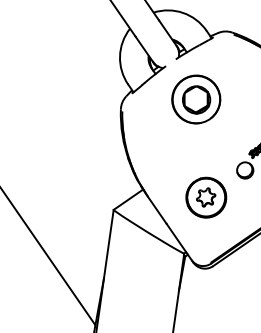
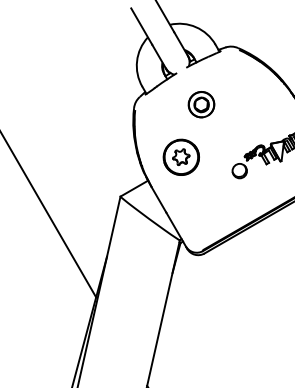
part: (196, 99) -> (201, 104), size x0.6
part: (205, 196) -> (180, 156), moved

